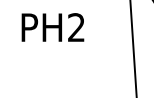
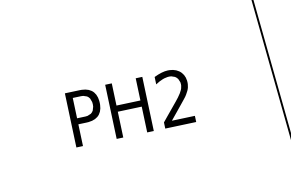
text: (52, 27) -> (129, 107), moved

